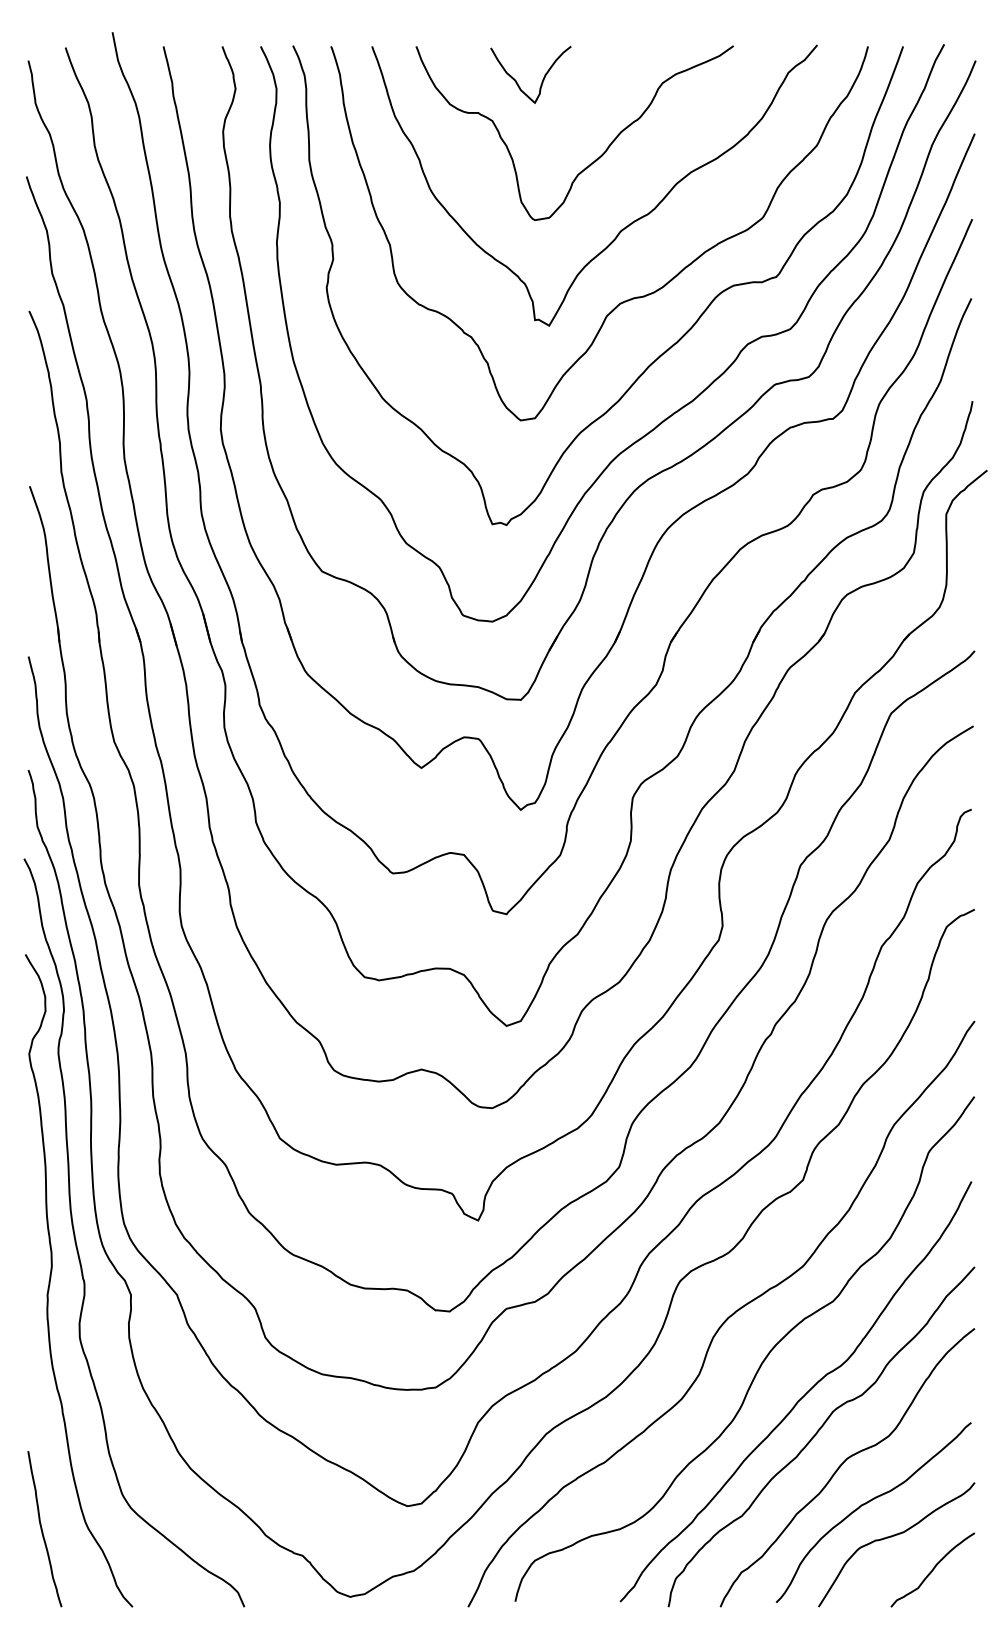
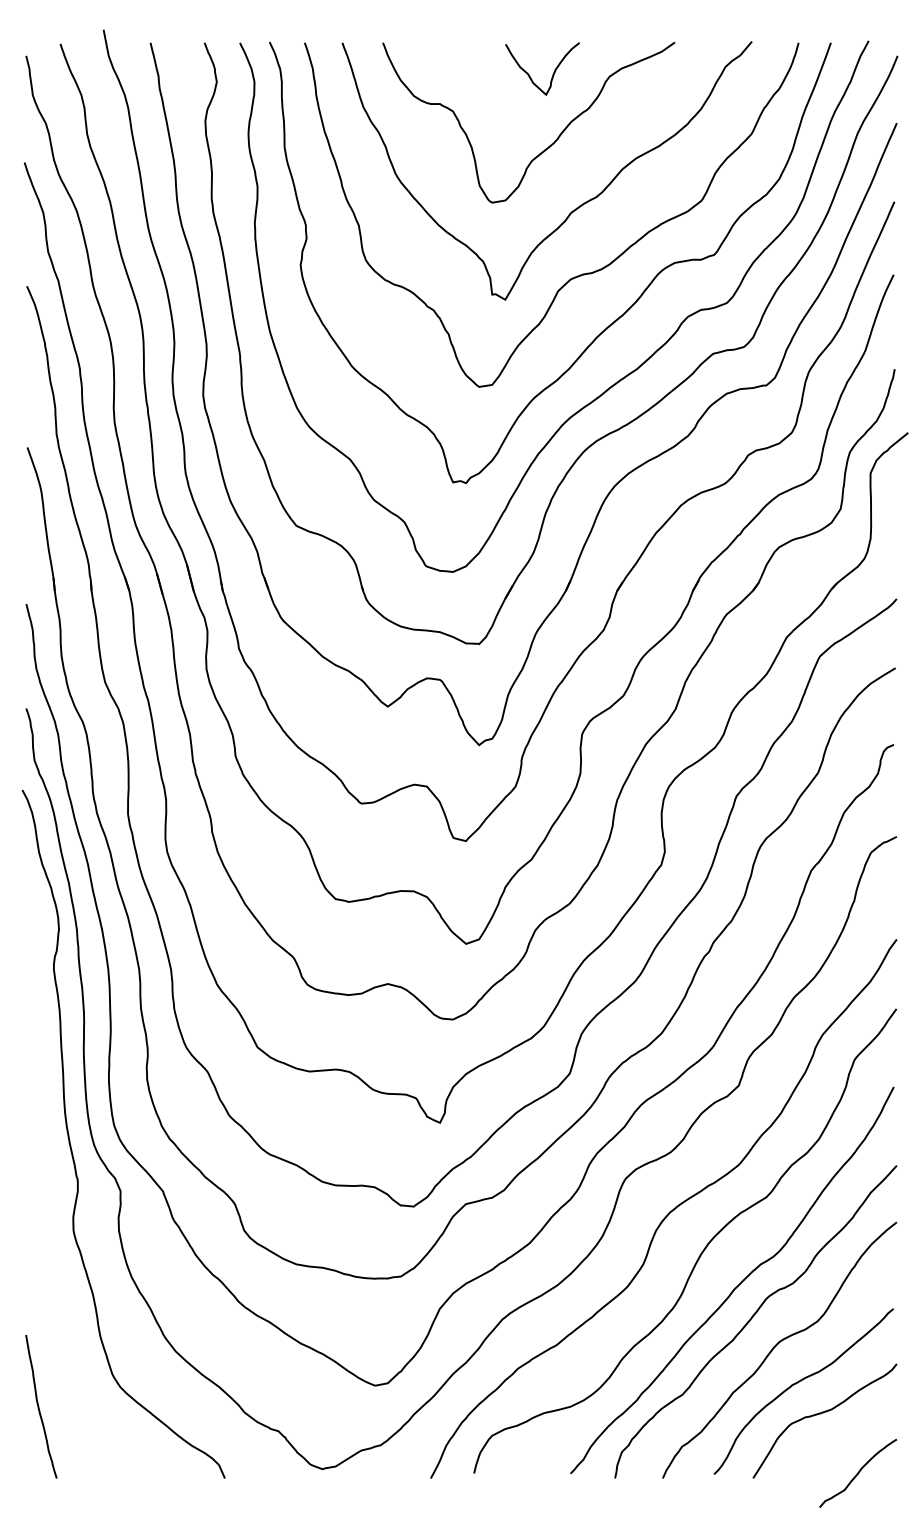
curve: (541, 80) -> (552, 74), moved
curve: (51, 1278) -> (47, 1176), removed
curve: (933, 1569) -> (858, 1472), moved

